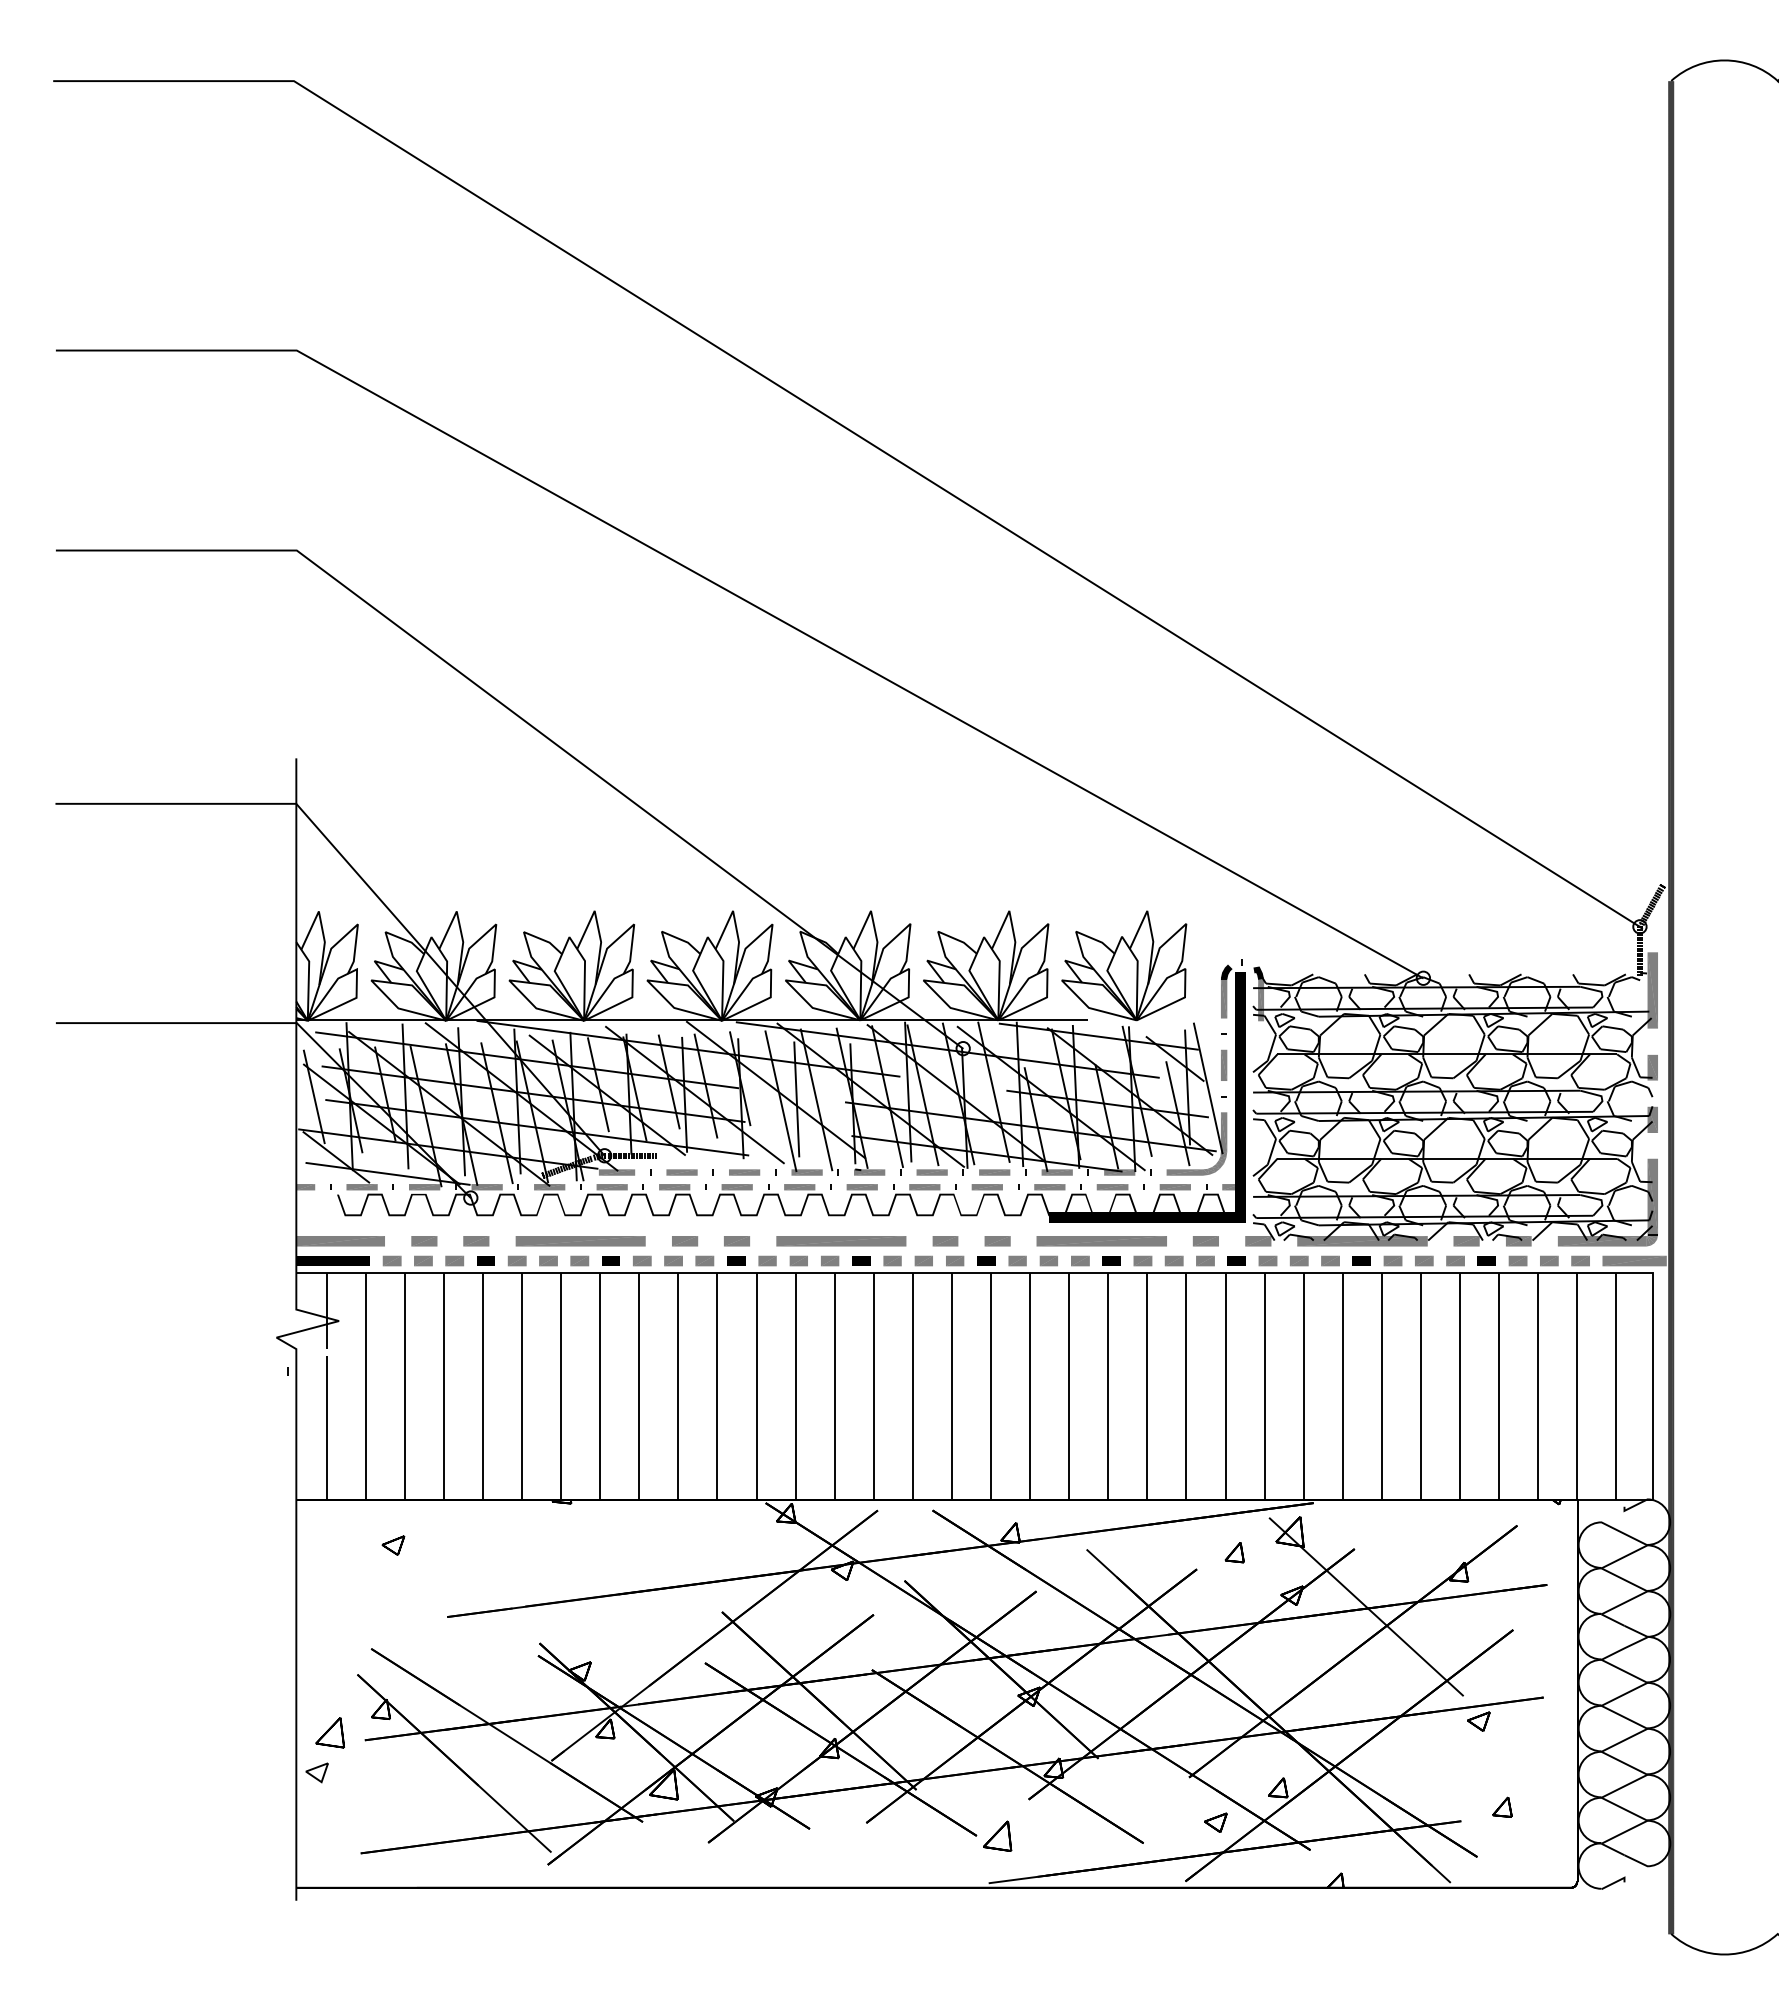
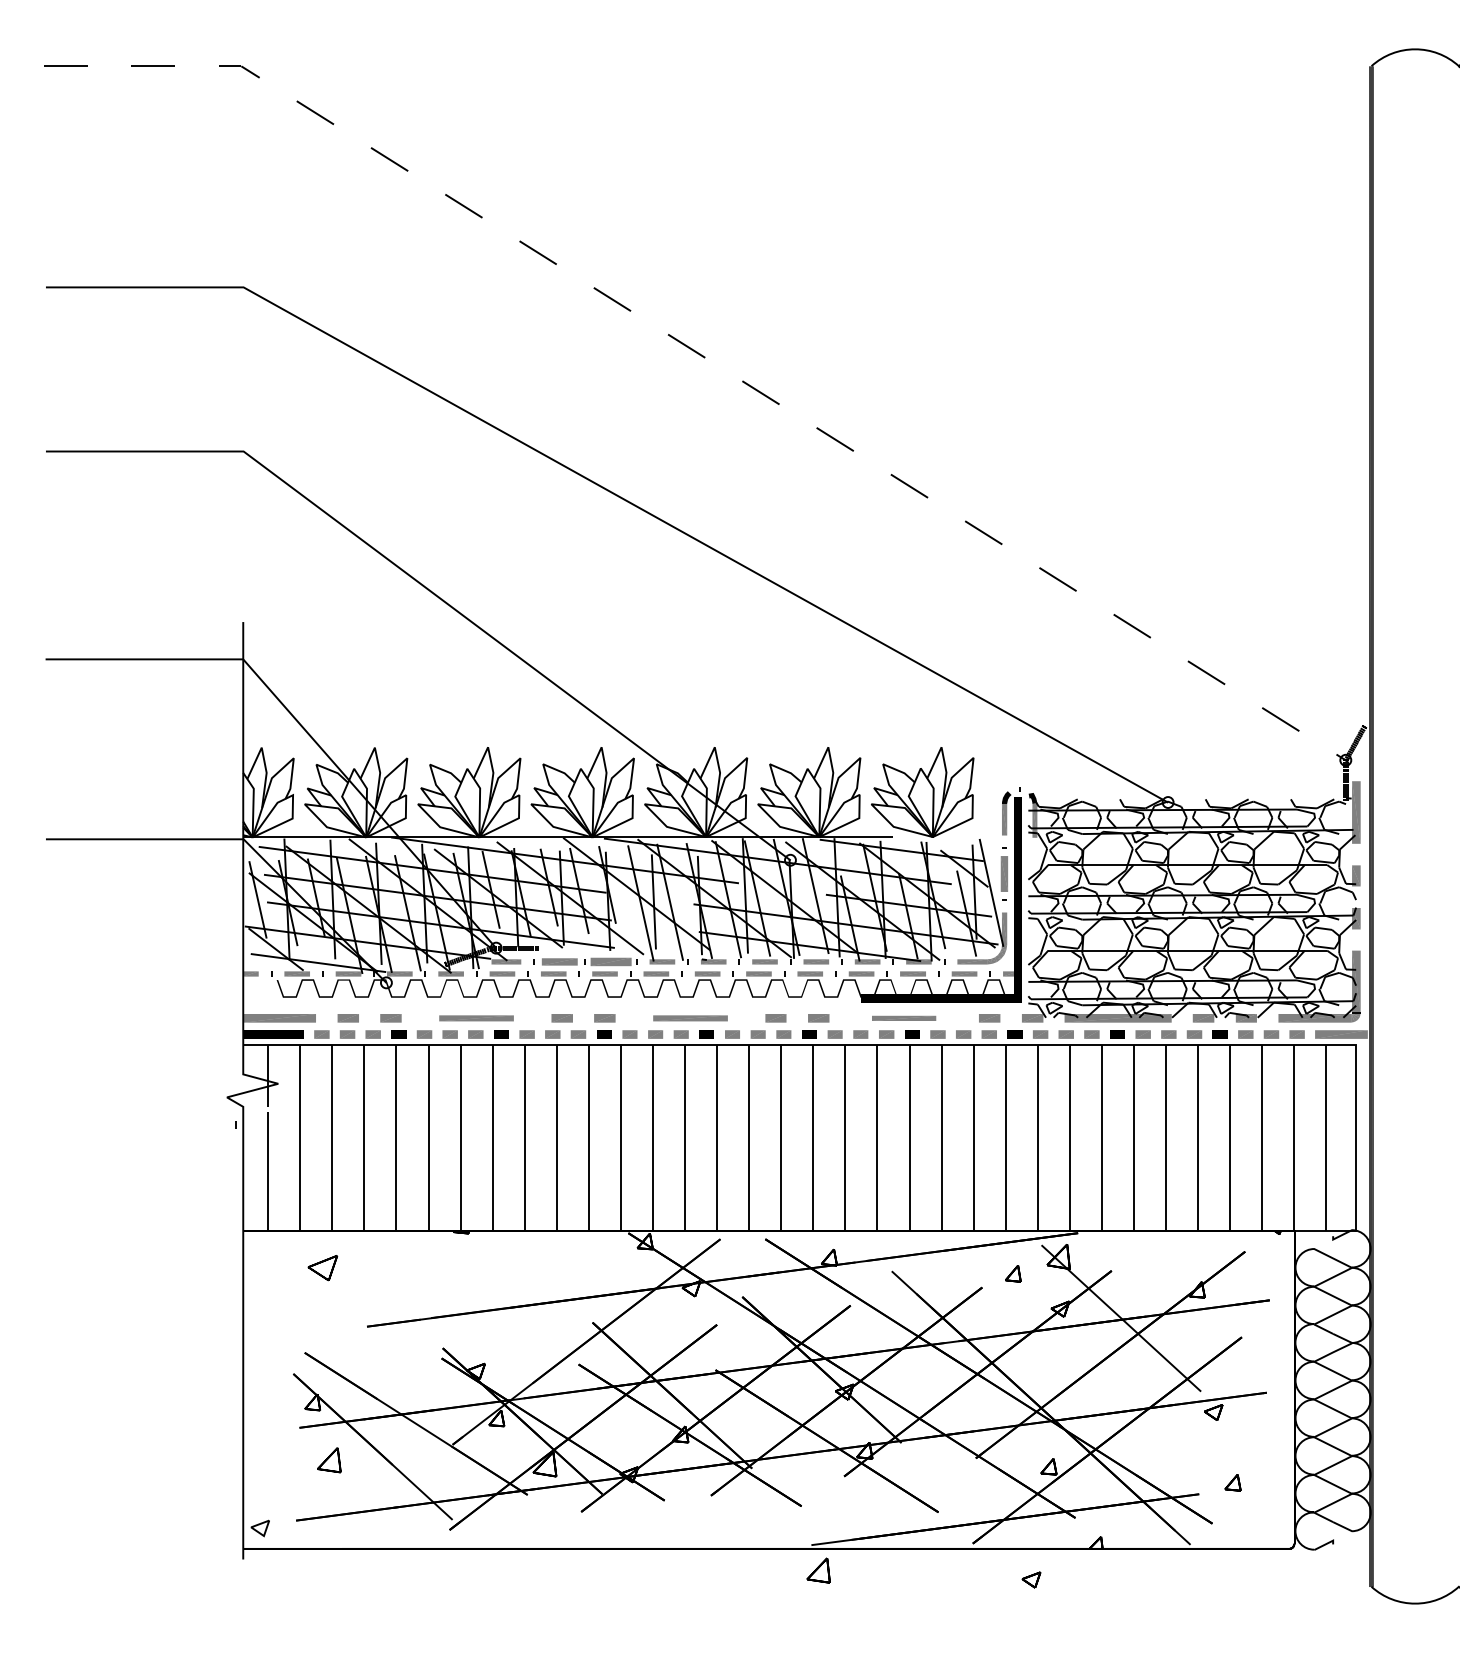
line: (864, 439) -> (709, 360), solid -> dashed
part: (1224, 1065) -> (1004, 874), size x1.4
part: (681, 1172) -> (559, 961), size x1.4
part: (744, 1172) -> (611, 961), size x1.6
part: (580, 1241) -> (476, 1018), size x0.7
part: (841, 1241) -> (690, 1018), size x0.7
part: (1101, 1241) -> (903, 1018), size x0.6
part: (393, 1545) -> (322, 1267), size x1.6
part: (329, 1732) -> (328, 1460), moved
part: (316, 1772) -> (259, 1528), moved
part: (1215, 1822) -> (1031, 1579), moved
part: (997, 1835) -> (818, 1569), moved

